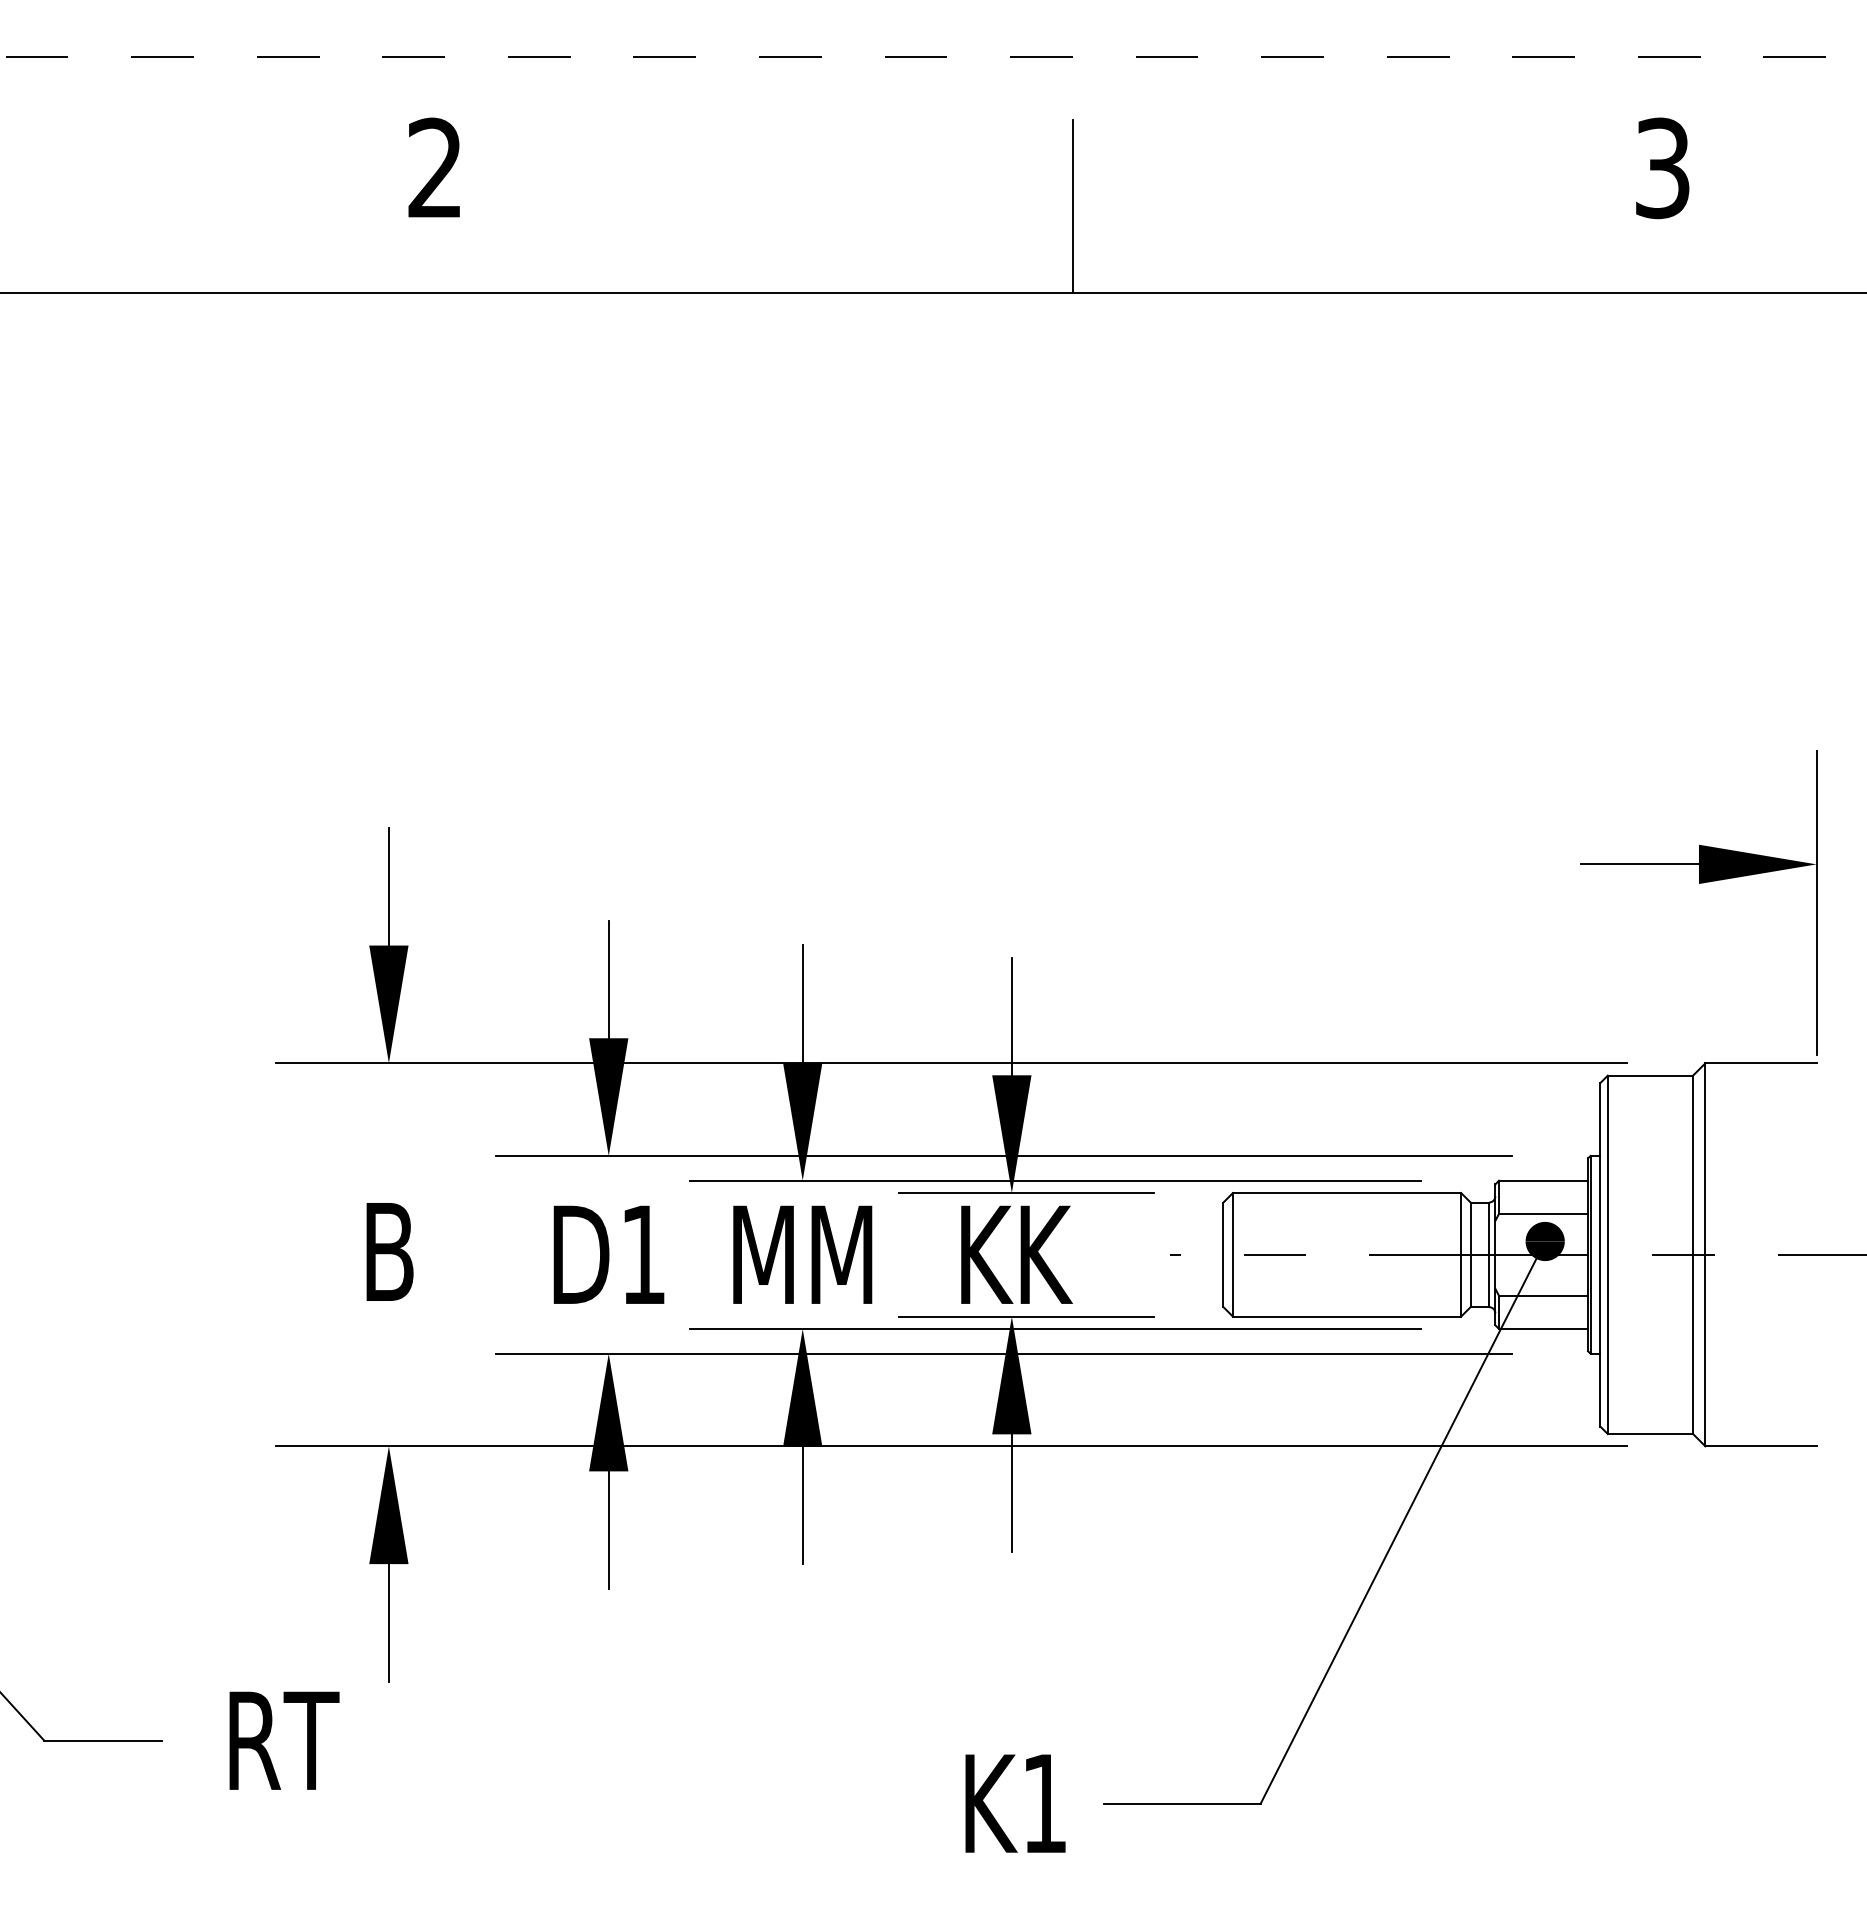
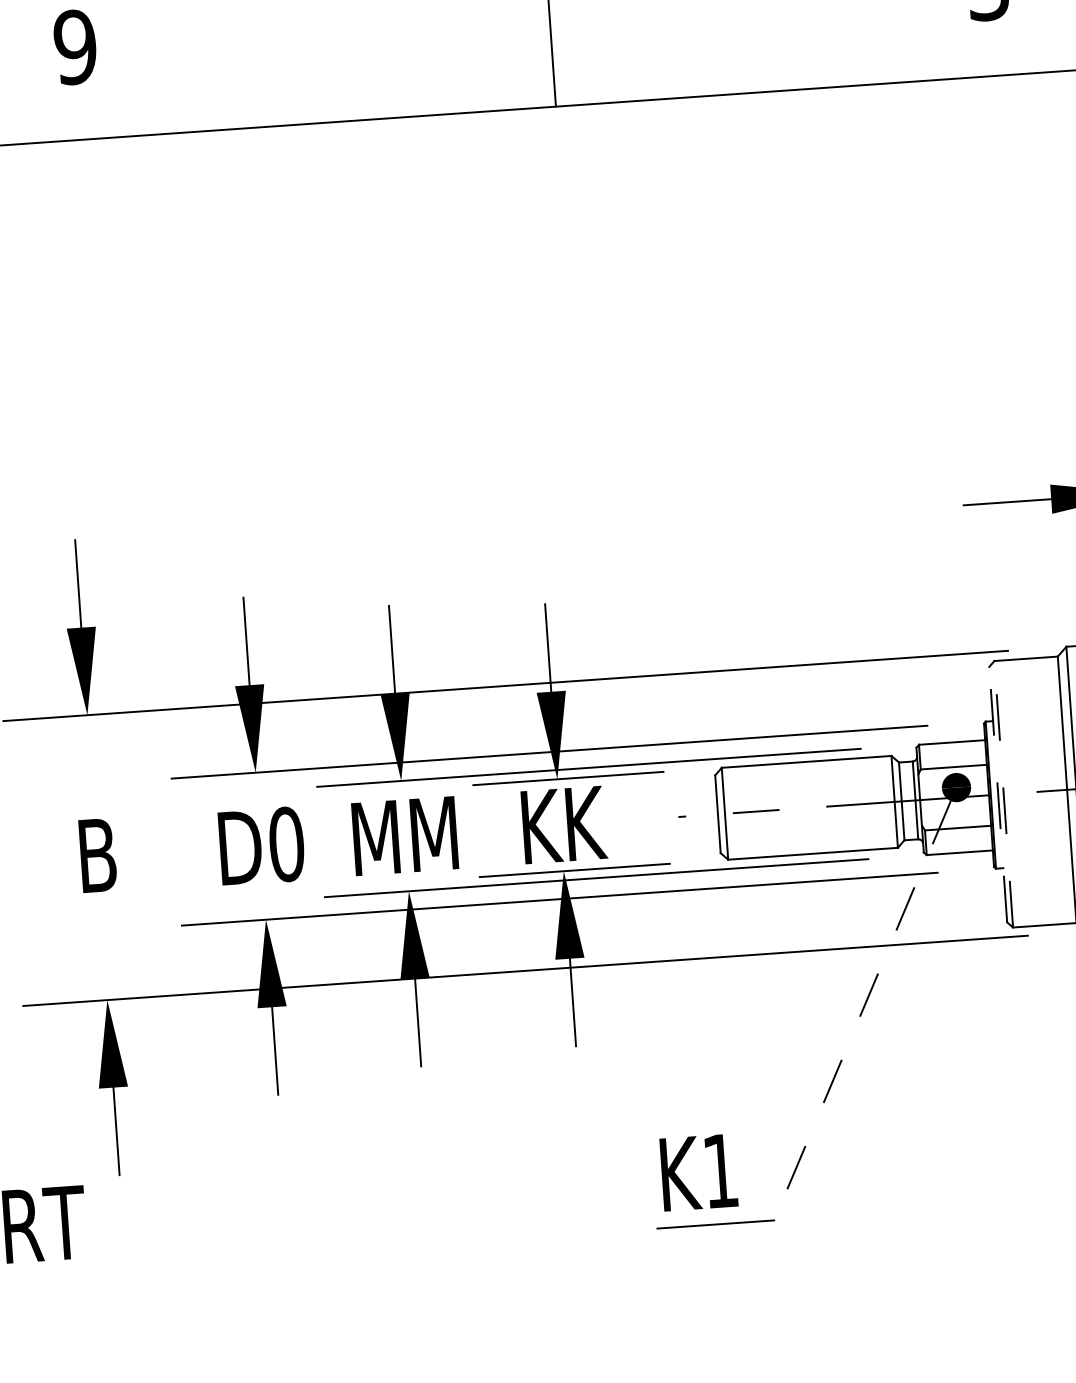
text: (435, 168) -> (75, 47), 2 -> 9
text: (643, 1254) -> (286, 844), D1 -> D0
line: (1600, 1254) -> (998, 794), solid -> dashed
line: (1607, 1254) -> (1003, 794), solid -> dashed
line: (1398, 1531) -> (862, 1010), solid -> dashed
text: (1015, 1803) -> (698, 1172), moved

